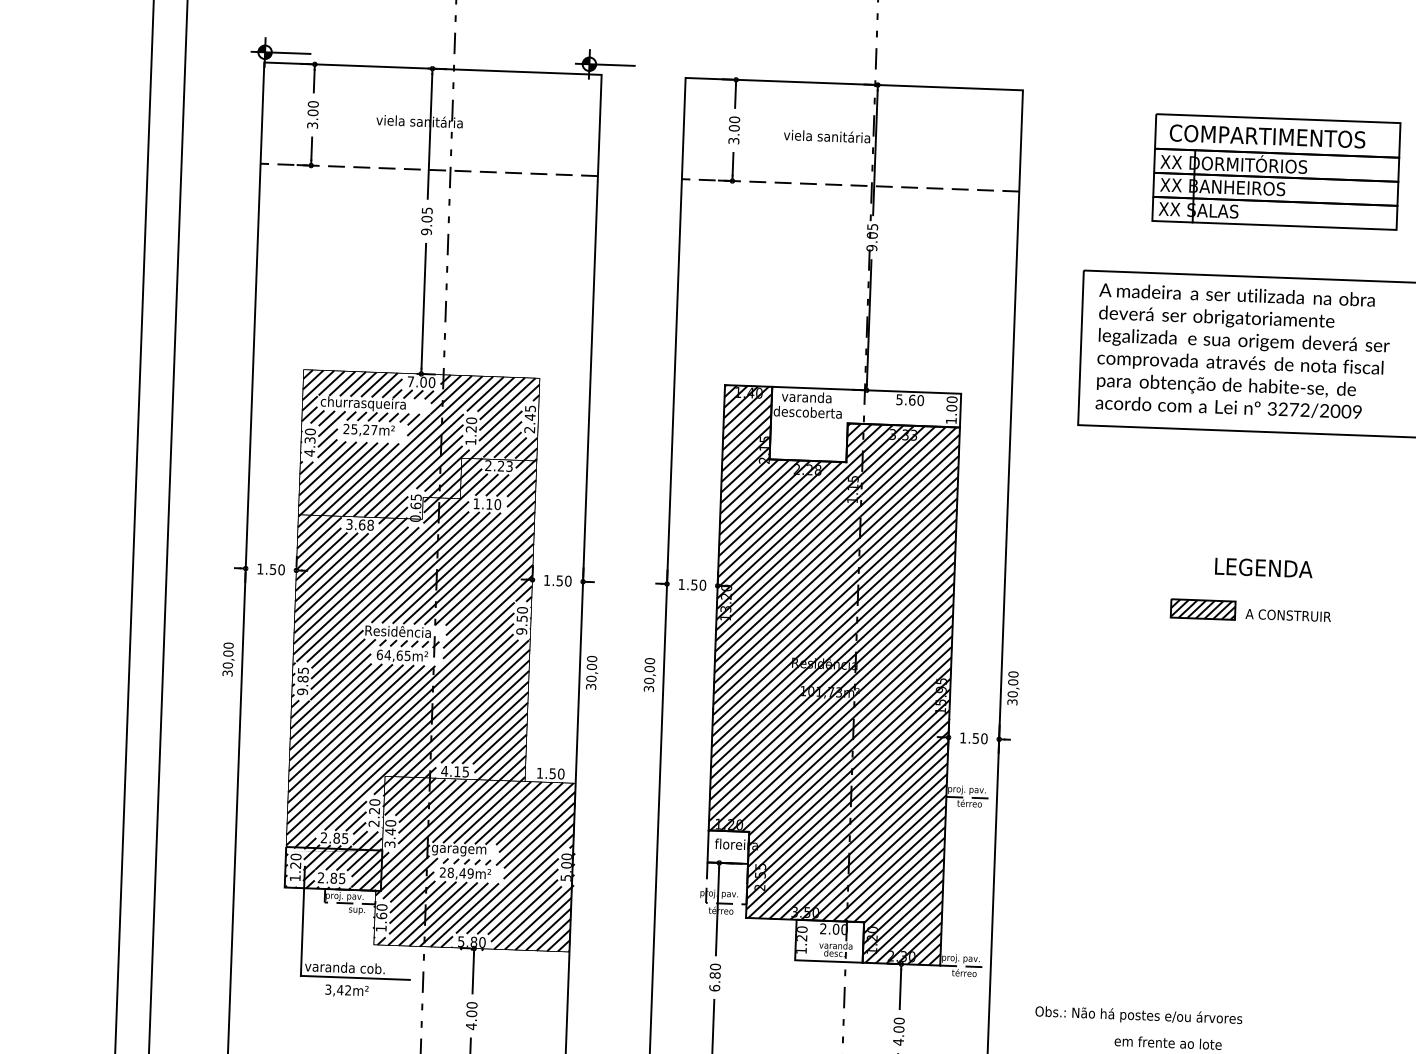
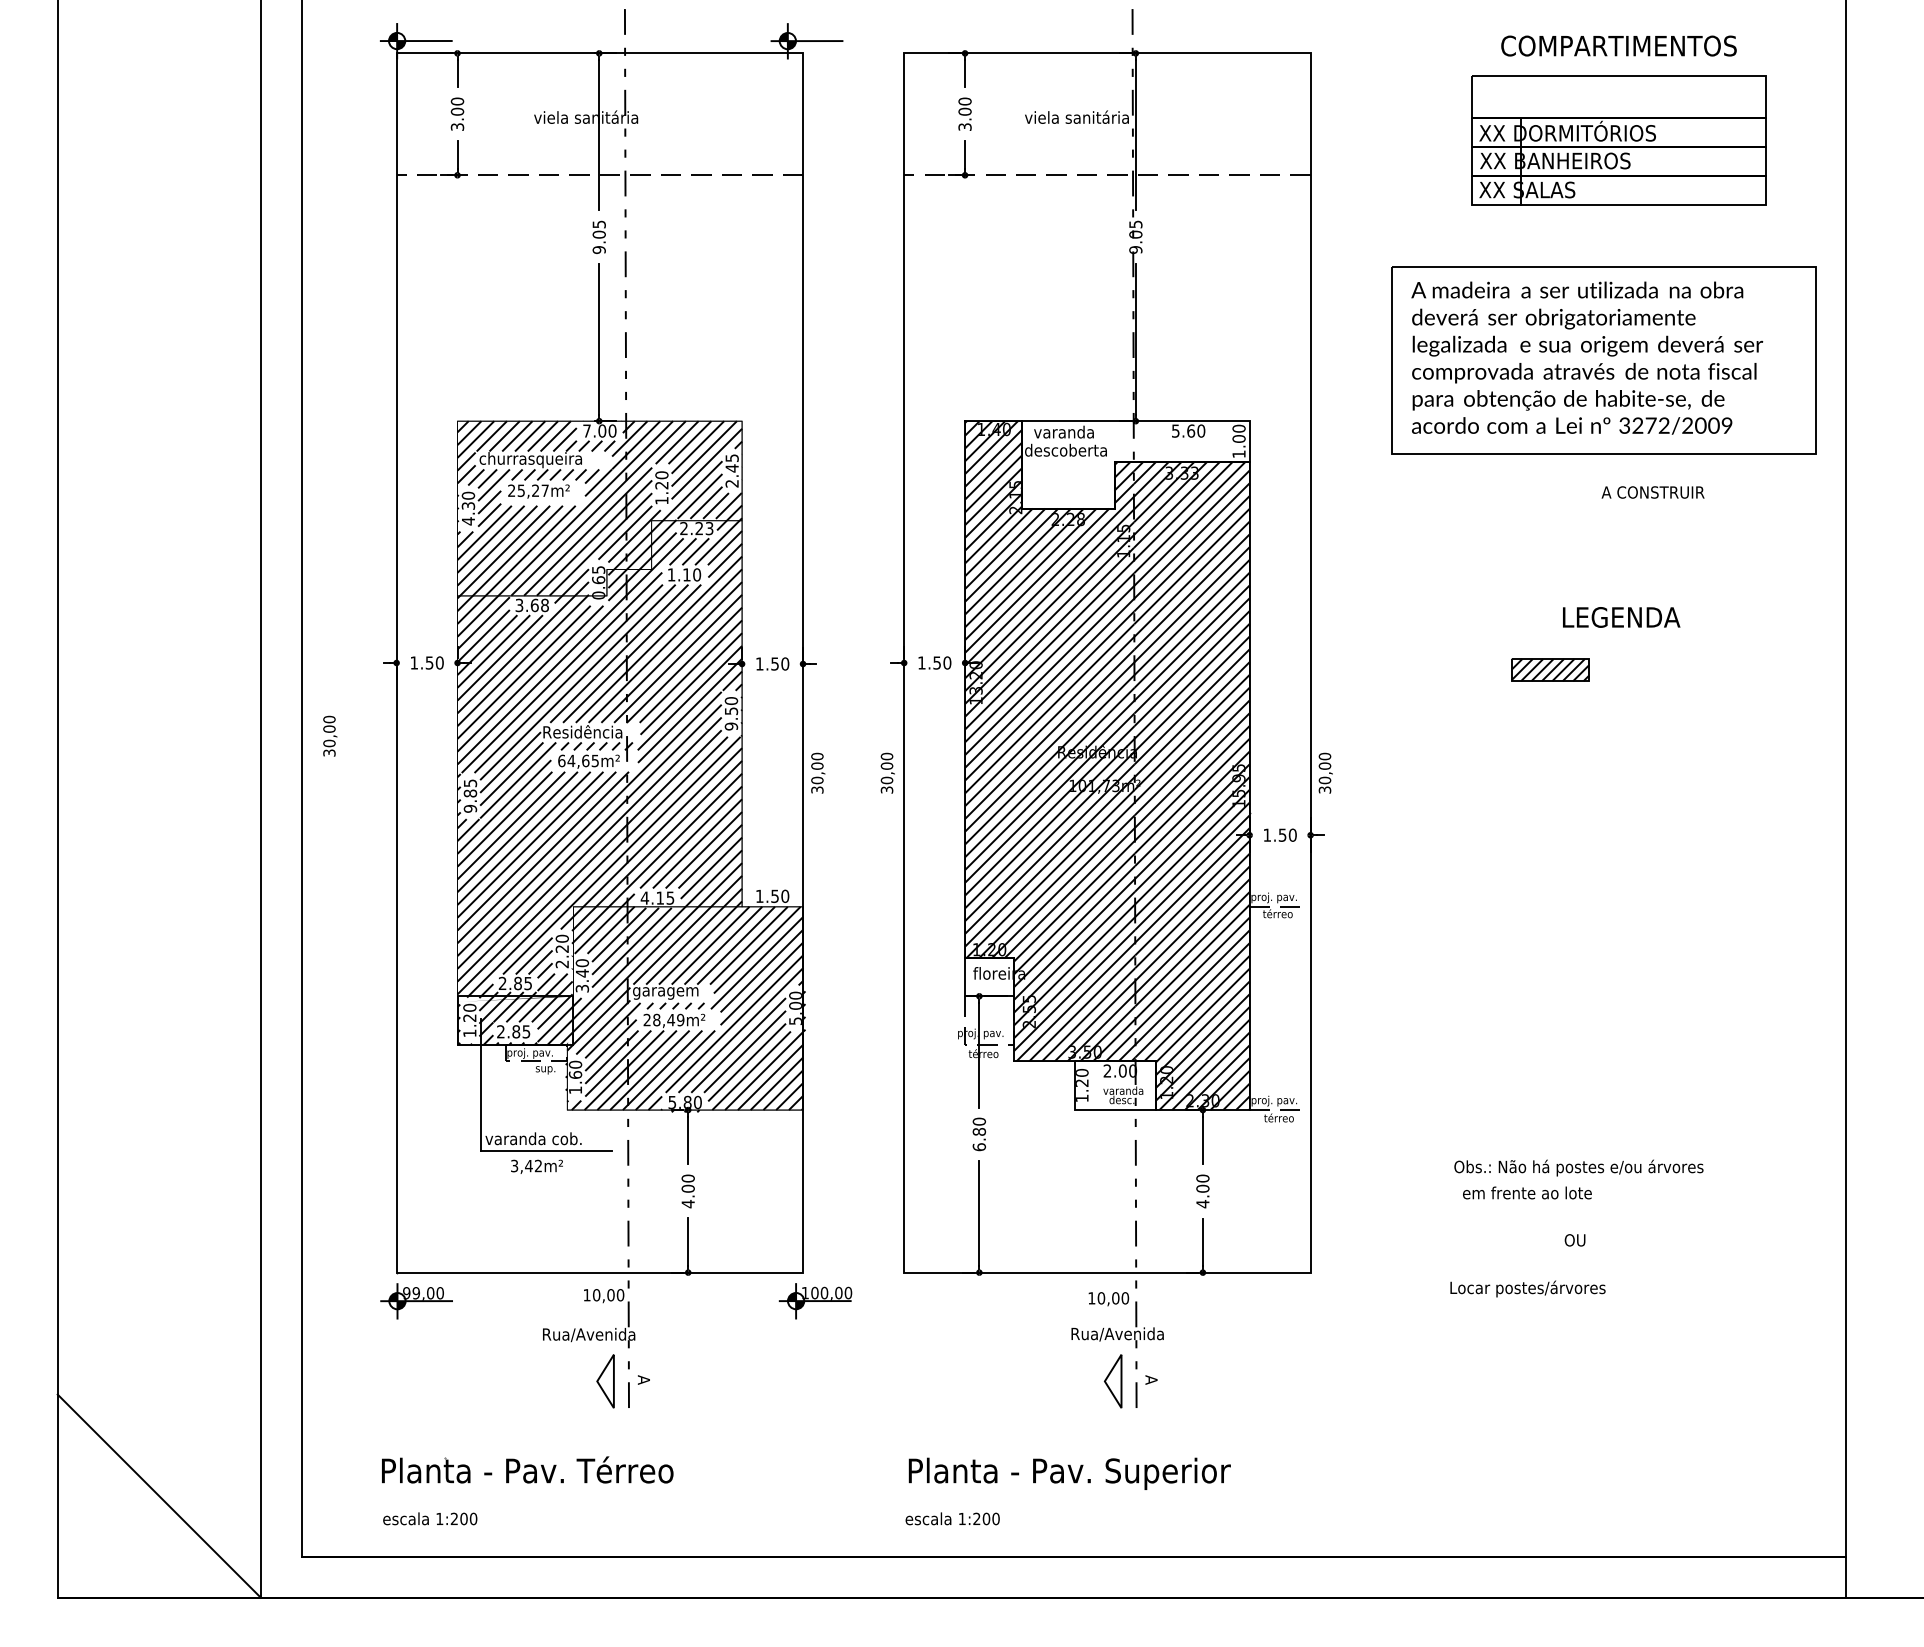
text: (1267, 135) -> (1618, 45), moved
text: (1287, 615) -> (1652, 492), moved
text: (229, 658) -> (330, 735), moved
text: (1138, 1015) -> (1578, 1167), moved

